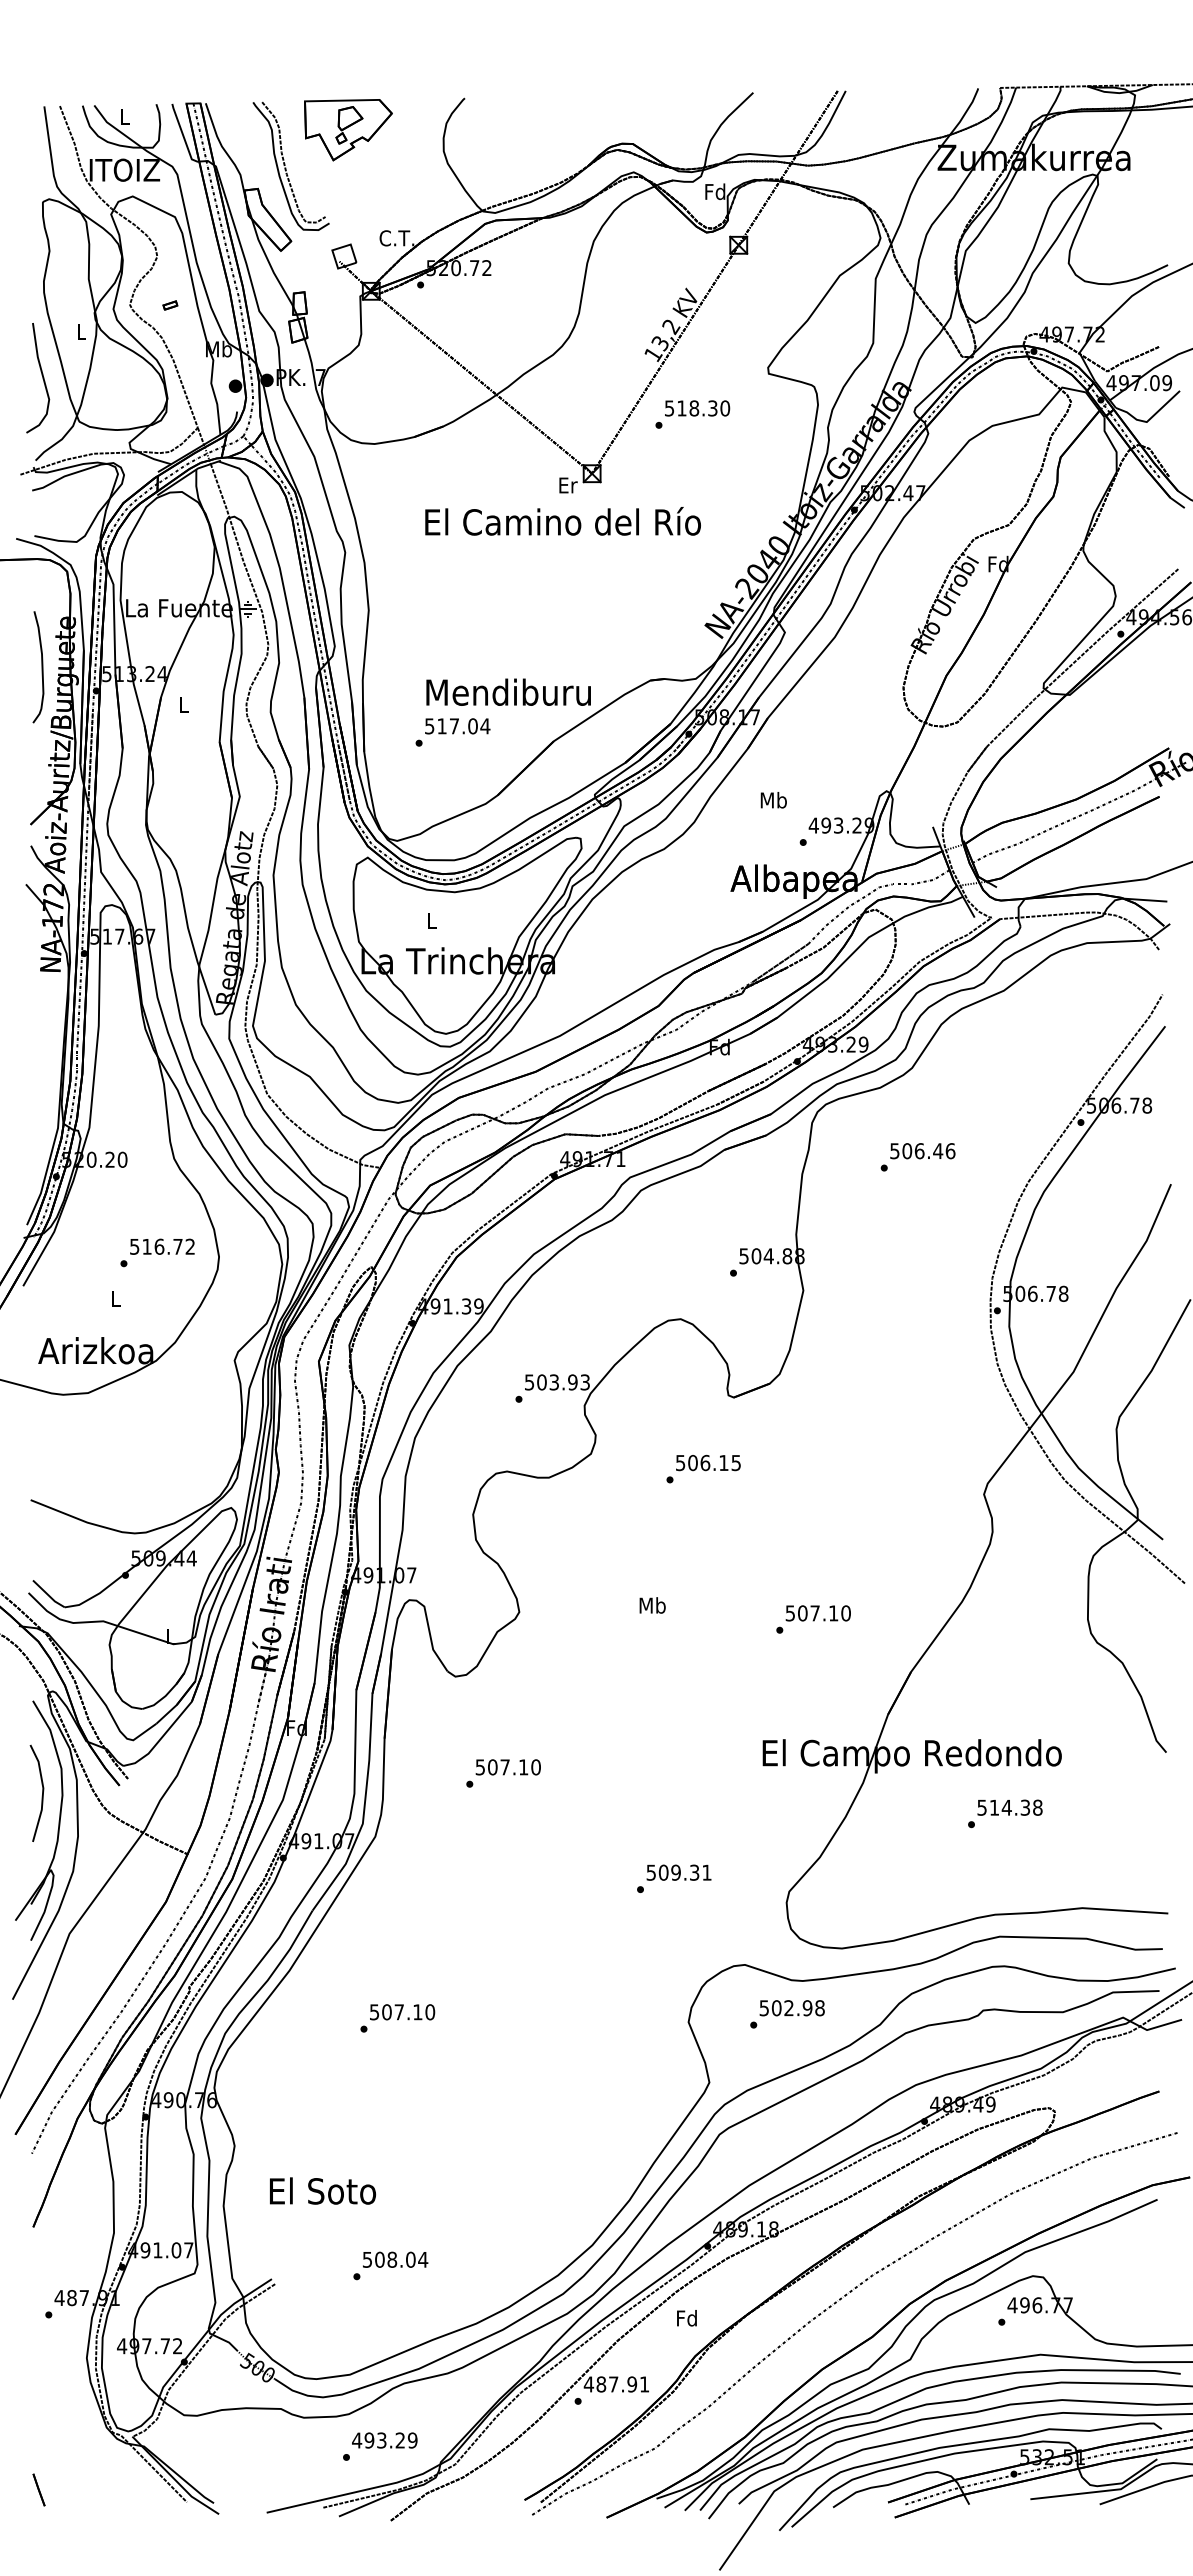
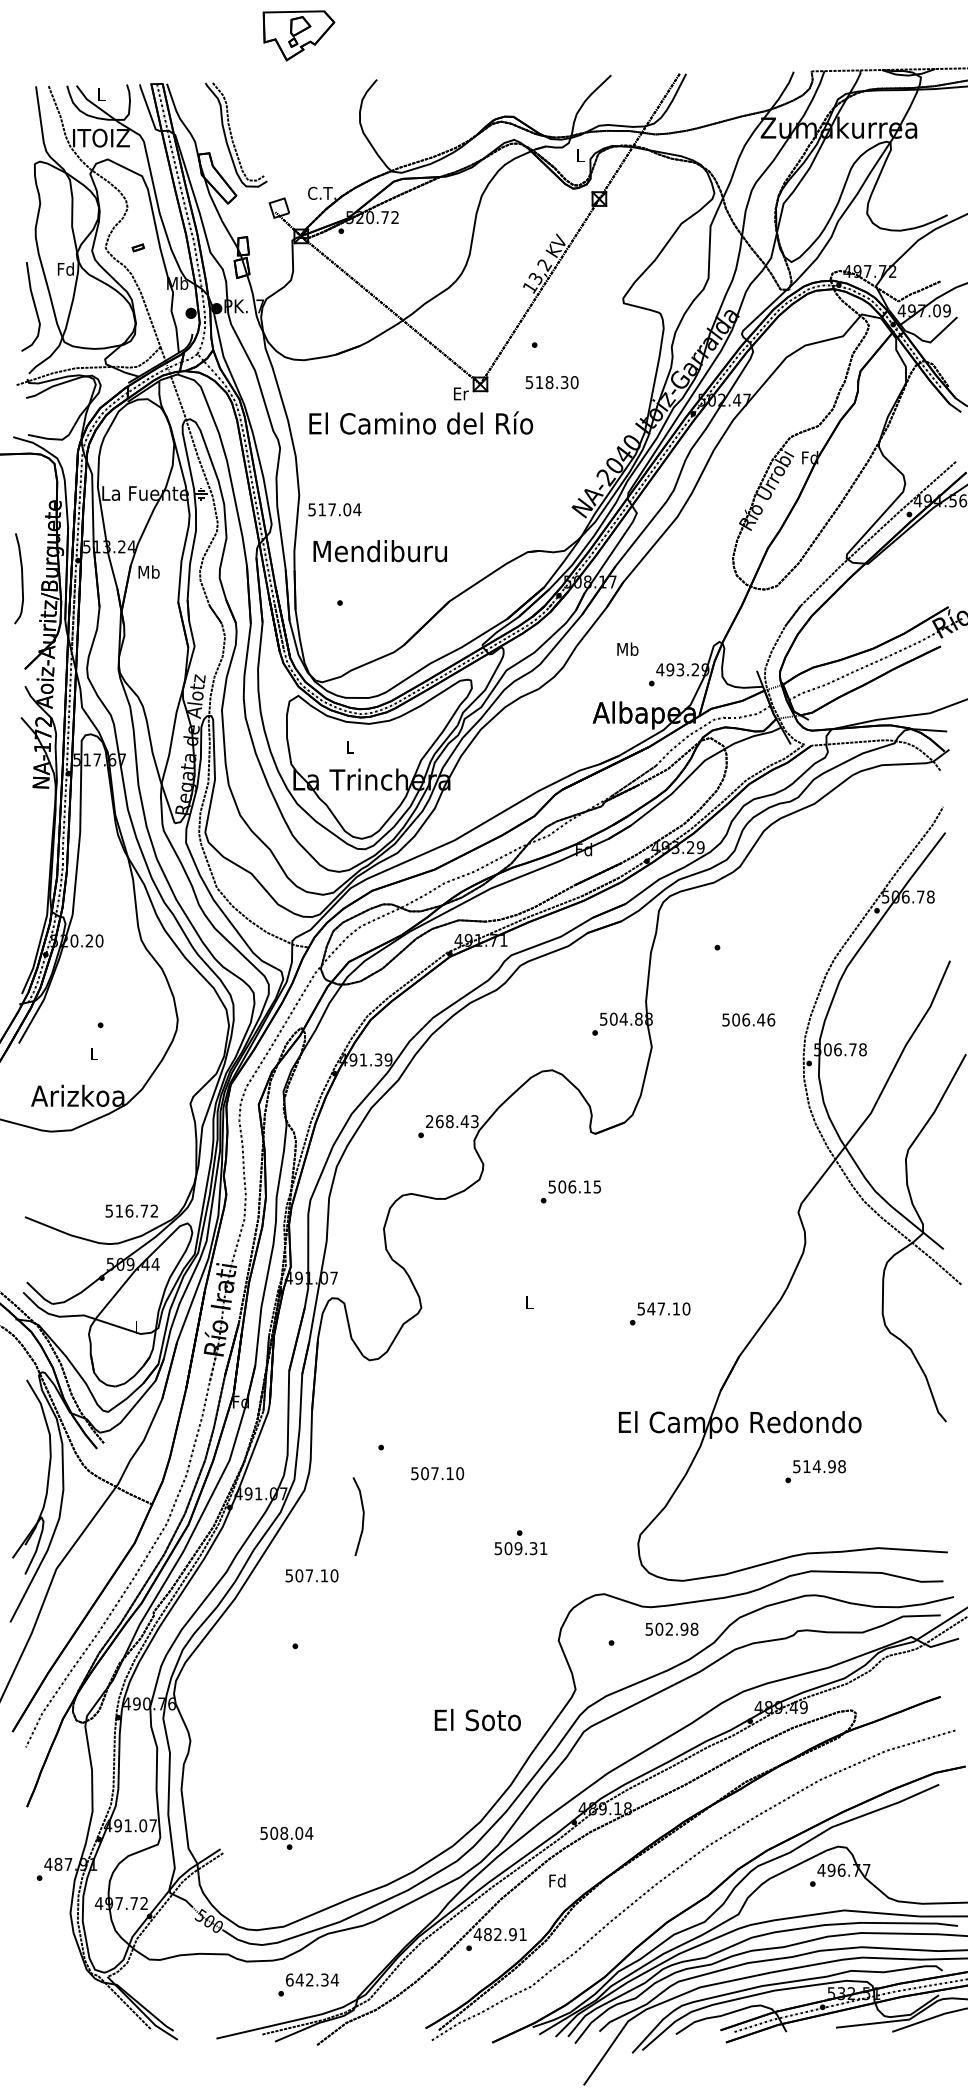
part: (348, 130) -> (299, 36), moved
text: (715, 191) -> (580, 155), Fd -> L
text: (81, 331) -> (66, 268), L -> Fd
text: (697, 408) -> (552, 382), moved
text: (562, 521) -> (420, 423), moved
curve: (41, 667) -> (21, 578), moved
text: (508, 691) -> (380, 550), moved
text: (183, 704) -> (148, 571), L -> Mb
text: (457, 726) -> (334, 509), moved
text: (922, 1151) -> (748, 1020), moved
text: (162, 1246) -> (131, 1210), moved
text: (551, 1382) -> (447, 1121), 503.93 -> 268.43
text: (652, 1605) -> (529, 1302), Mb -> L
text: (802, 1613) -> (651, 1309), 507.10 -> 547.10
text: (507, 1767) -> (436, 1473), moved
line: (42, 1792) -> (363, 1515), moved
text: (1025, 1807) -> (832, 1466), 514.38 -> 514.98
text: (678, 1872) -> (520, 1548), moved
text: (791, 2008) -> (671, 1629), moved
text: (402, 2012) -> (312, 1575), moved
text: (323, 2190) -> (478, 1719), moved
text: (395, 2259) -> (286, 1833), moved
text: (613, 2384) -> (497, 1934), 487.91 -> 482.91
text: (384, 2440) -> (312, 1980), 493.29 -> 642.34
line: (38, 2489) -> (31, 2019), removed

